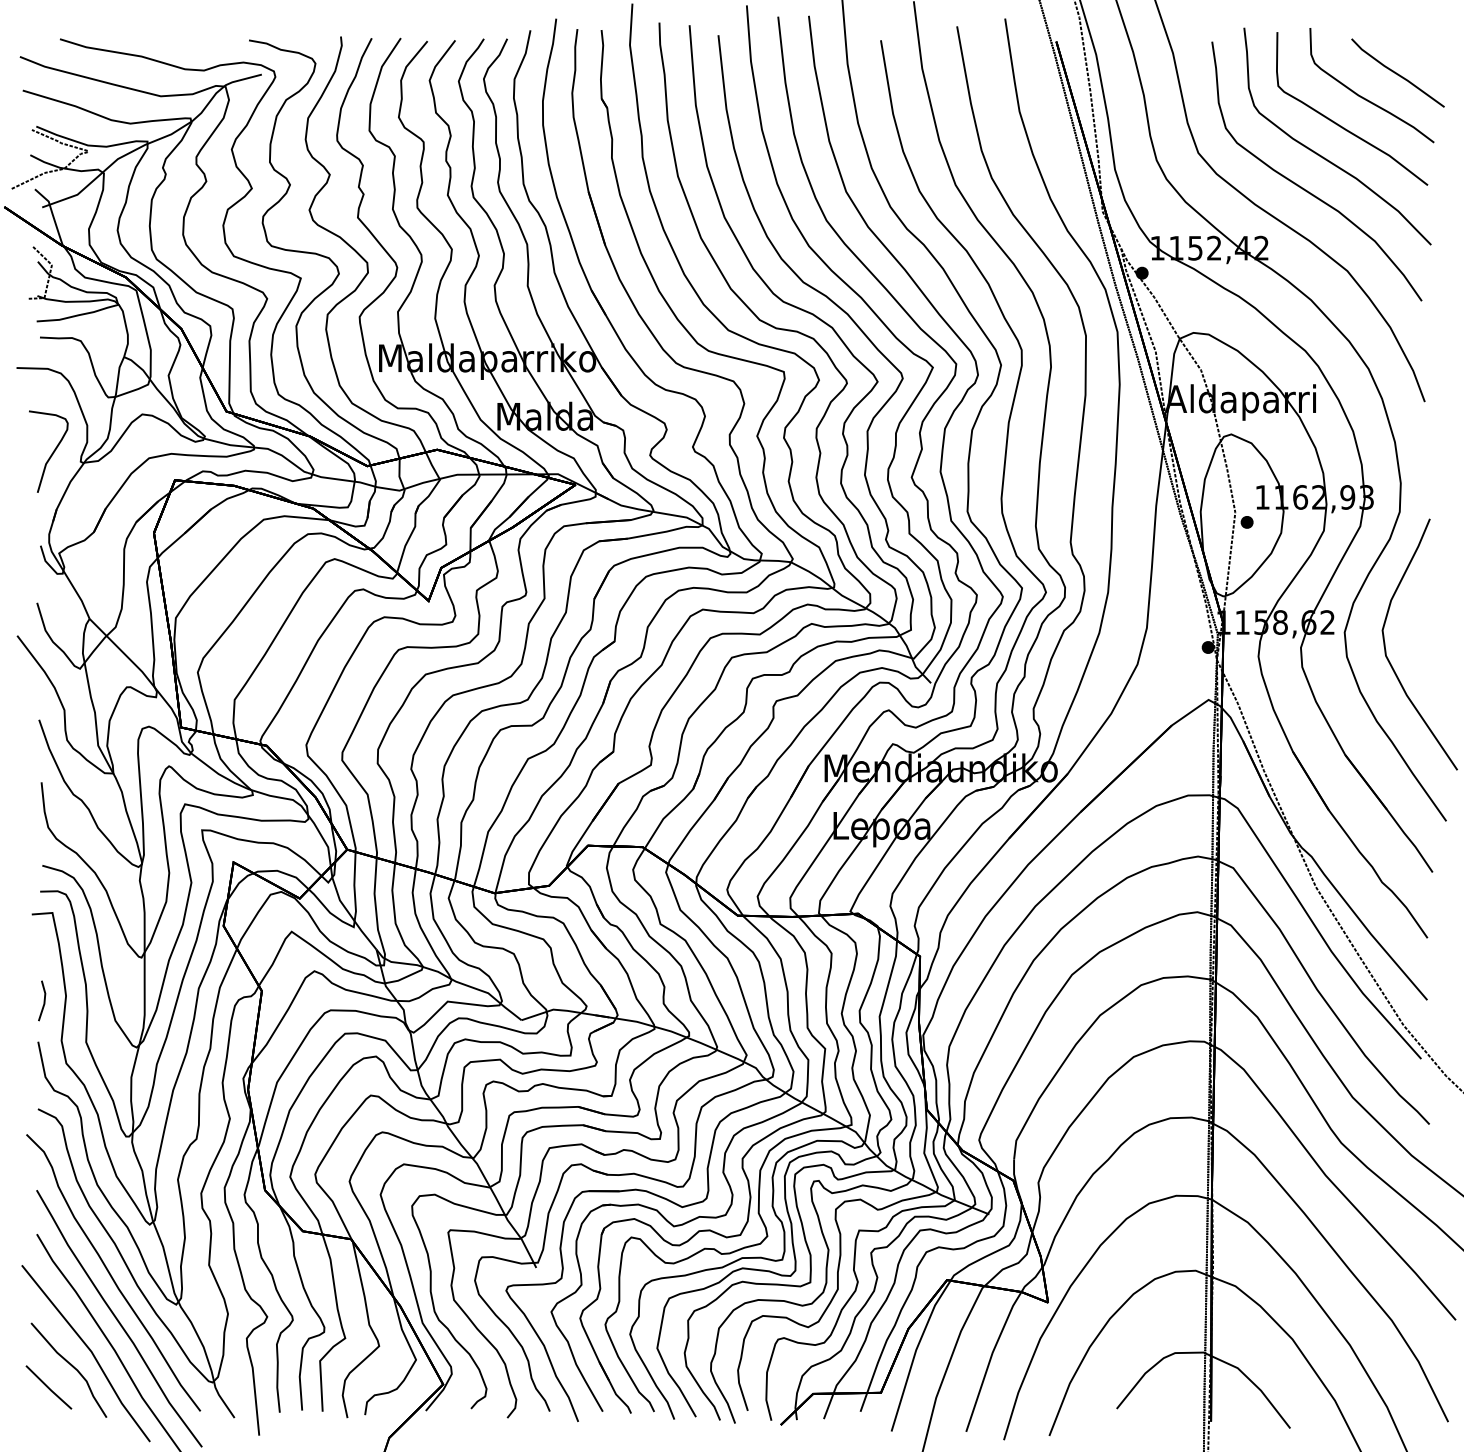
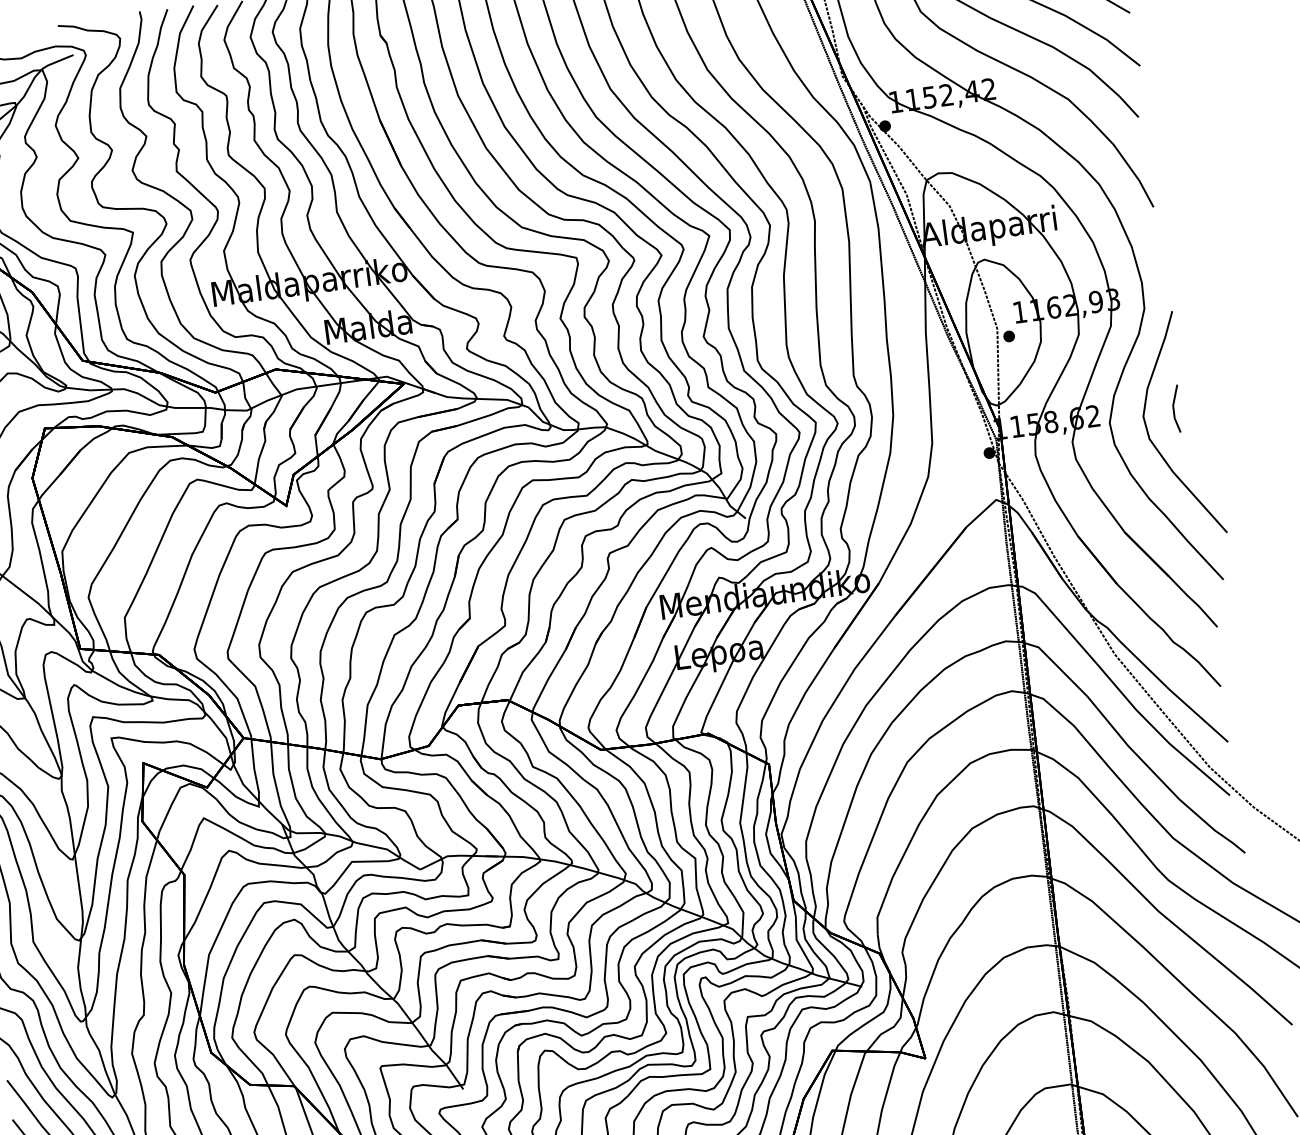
line: (1417, 626) -> (1174, 408), added

